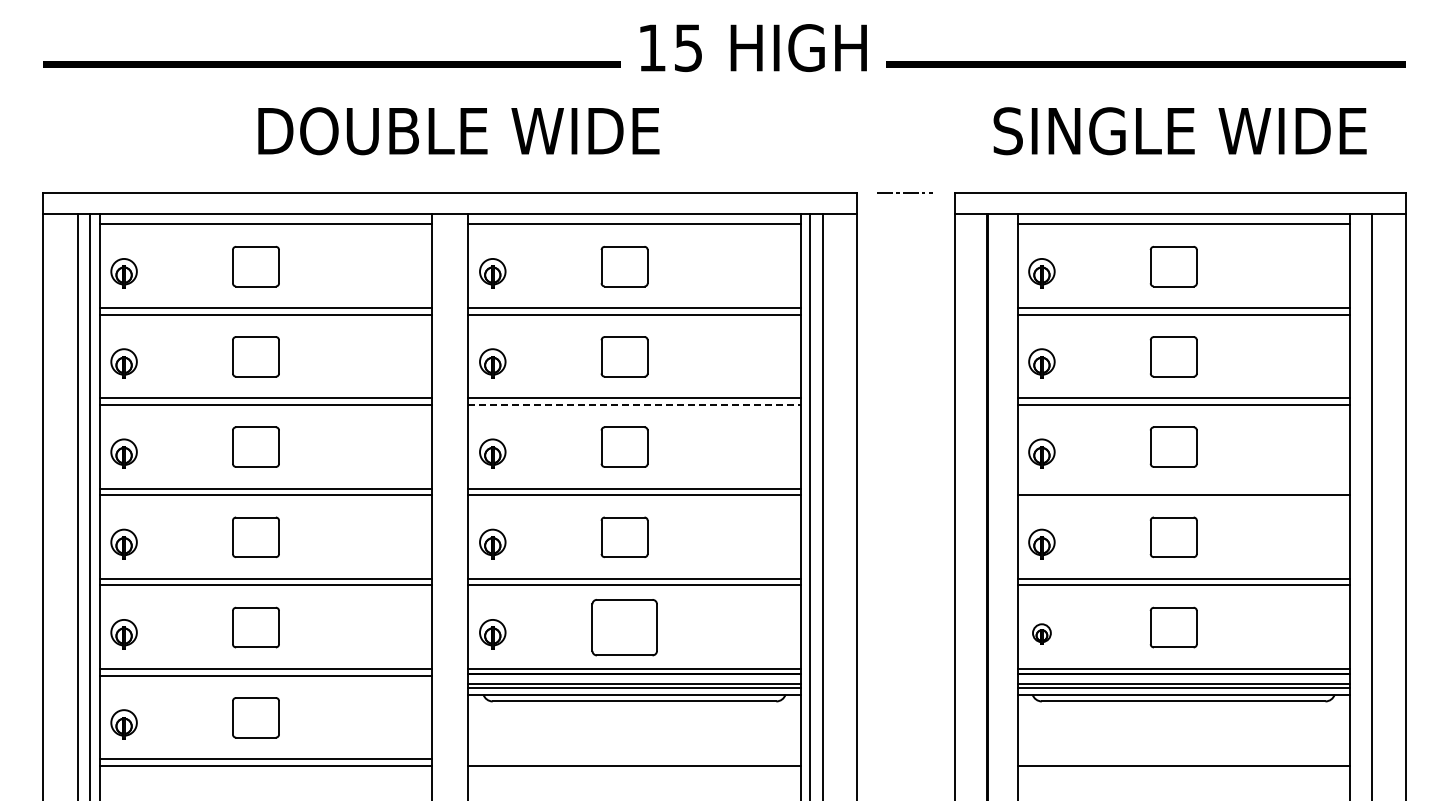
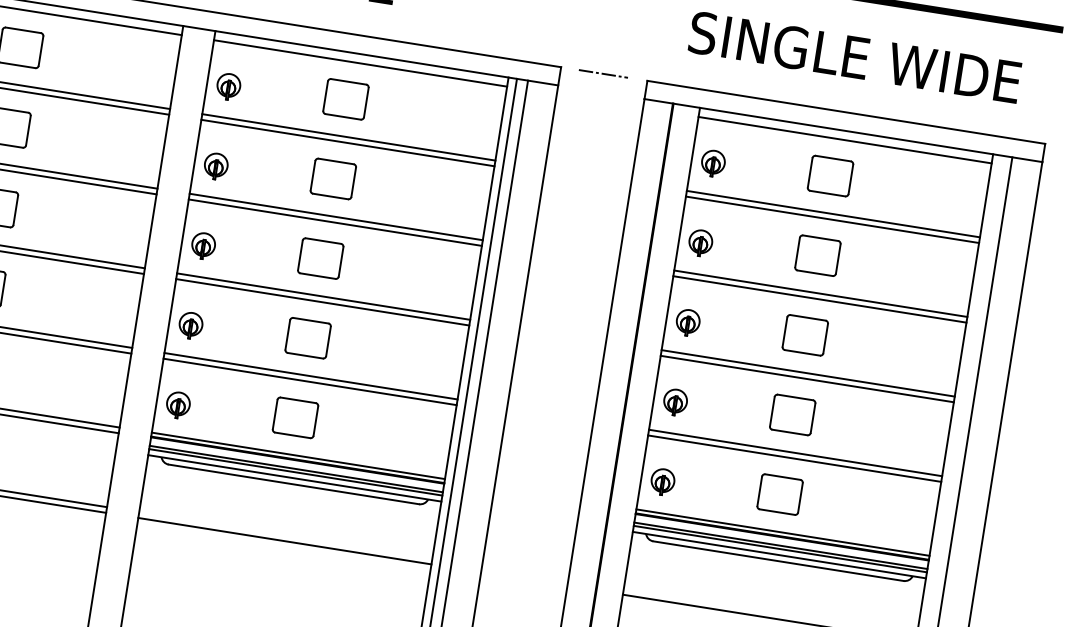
line: (635, 404) -> (336, 222), dashed -> solid
line: (1183, 488) -> (808, 373), added
part: (624, 627) -> (295, 417), size x0.71
part: (1041, 634) -> (662, 482), size x1.43

